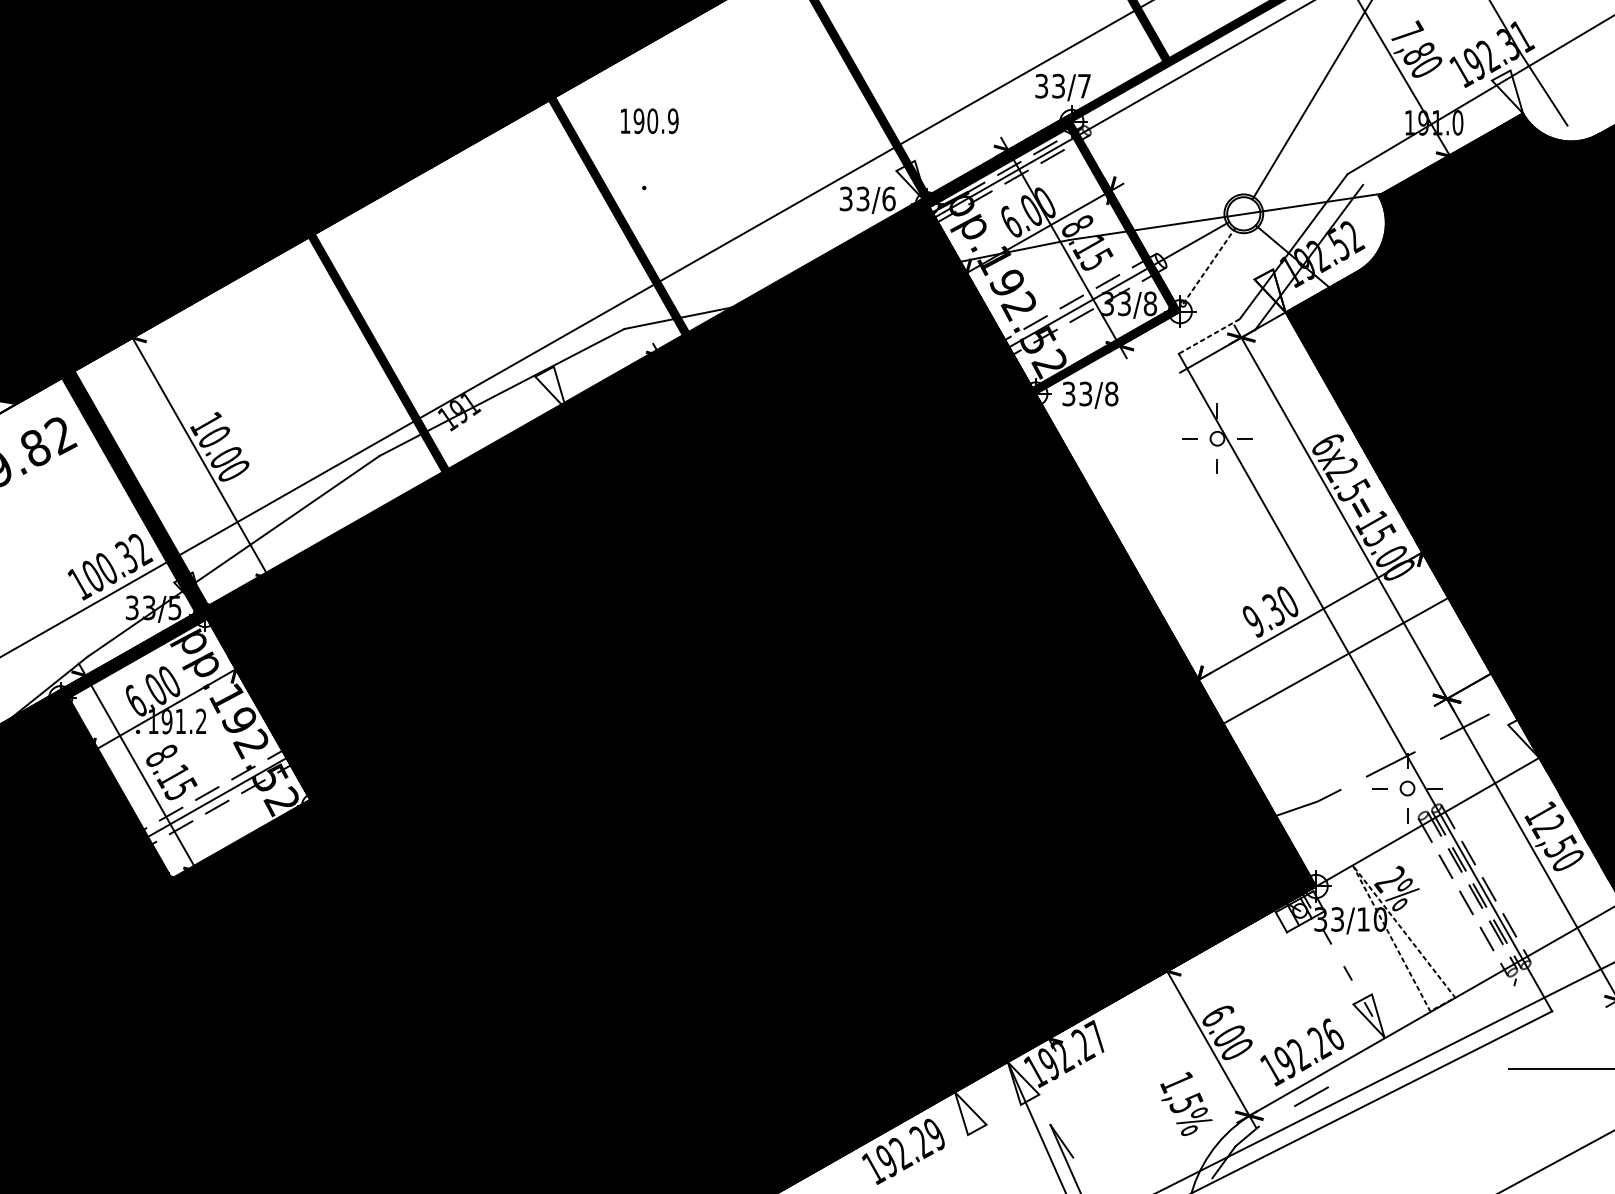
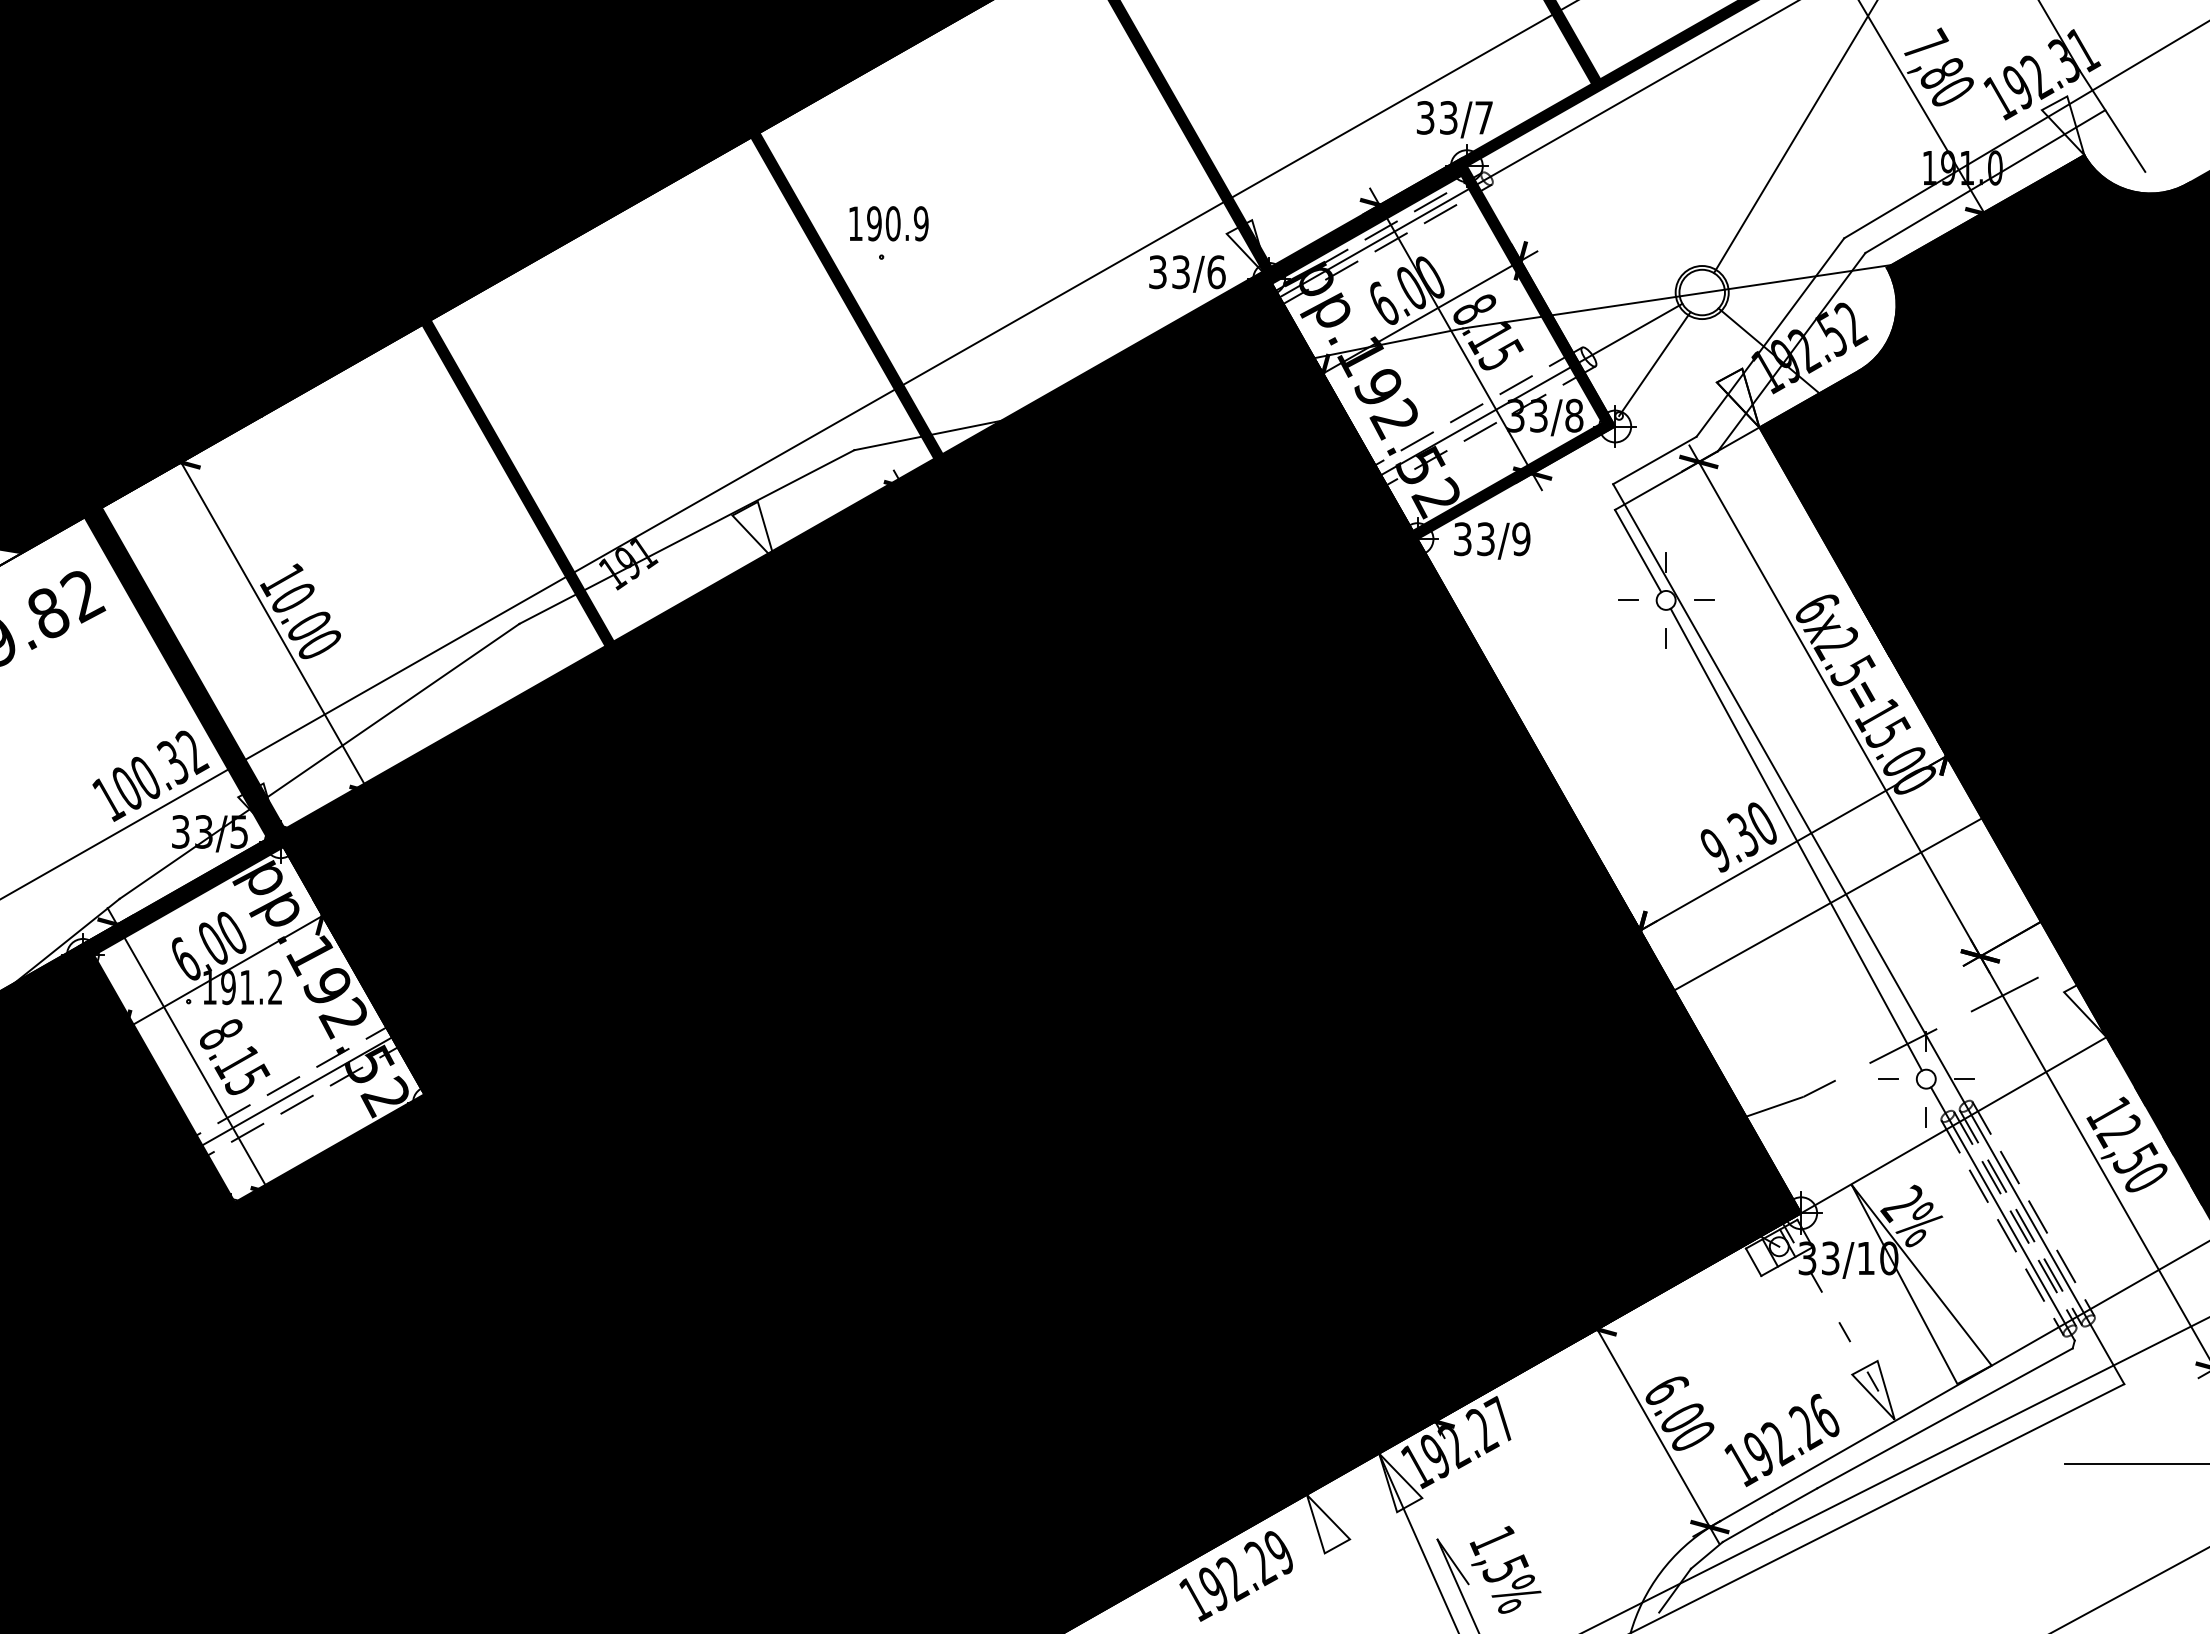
text: (649, 121) -> (888, 223), moved
line: (1450, 132) -> (1985, 181), added
line: (1209, 265) -> (1655, 363), dashed -> solid
line: (1208, 336) -> (1654, 460), dashed -> solid
text: (1111, 394) -> (1521, 539), 33/8 -> 33/9
line: (1197, 402) -> (1638, 550), added
line: (1312, 613) -> (1796, 839), added
line: (1463, 886) -> (2002, 1213), added
line: (1444, 1003) -> (1976, 1373), dashed -> solid
line: (1420, 1036) -> (1944, 1418), added
text: (1186, 1103) -> (1505, 1569), moved
line: (1276, 1116) -> (1747, 1527), added

